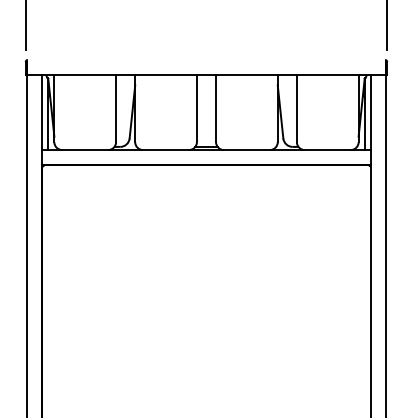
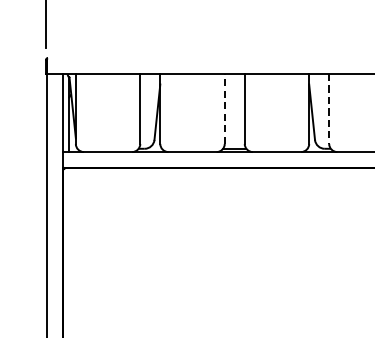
line: (196, 108) -> (224, 108), solid -> dashed
line: (296, 108) -> (328, 108), solid -> dashed

